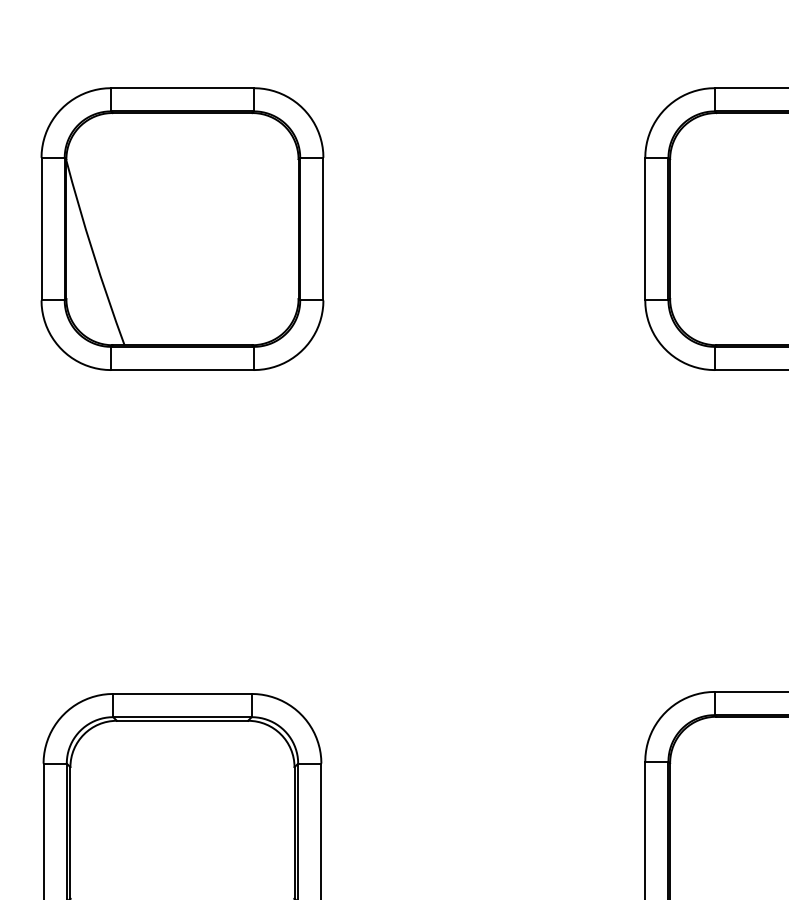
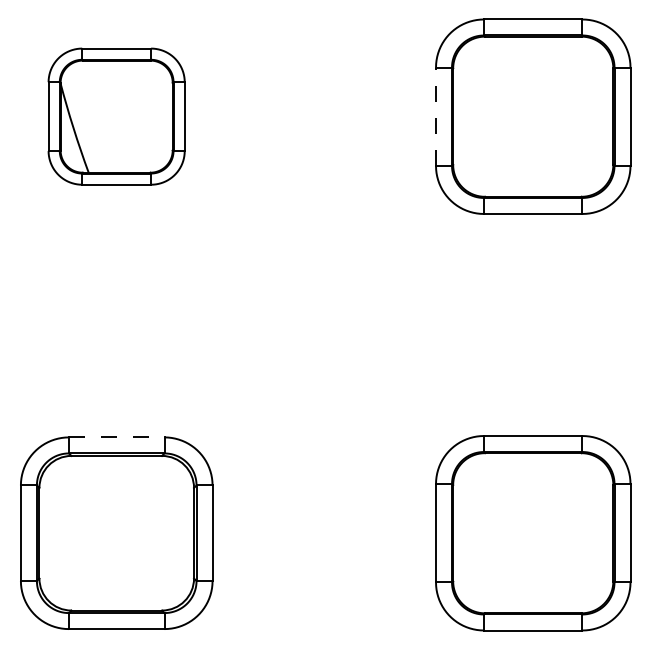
part: (182, 228) -> (116, 116), size x0.7
line: (645, 228) -> (436, 116), solid -> dashed
line: (182, 694) -> (116, 437), solid -> dashed

